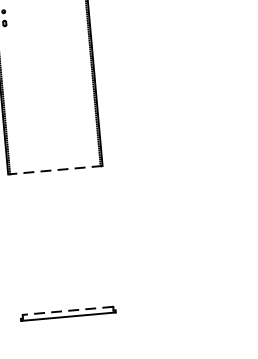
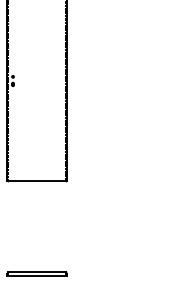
line: (54, 170) -> (36, 181), dashed -> solid
line: (67, 310) -> (36, 271), dashed -> solid

